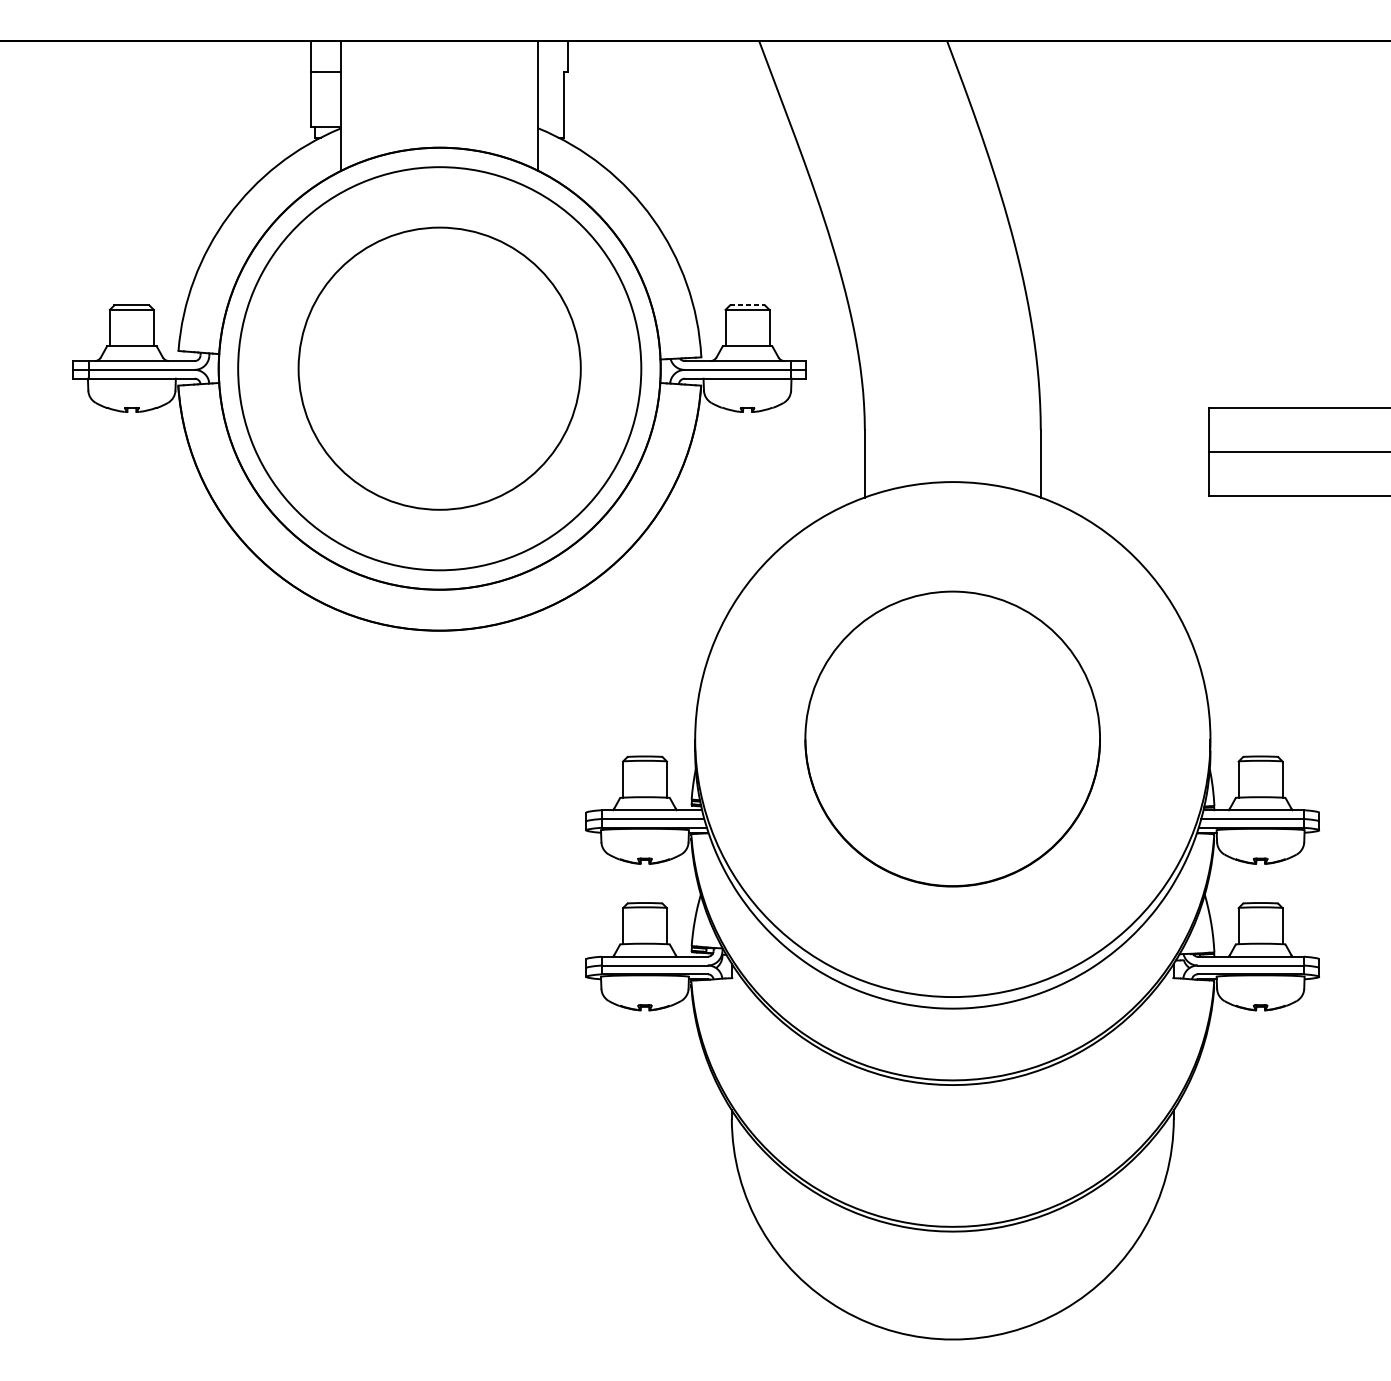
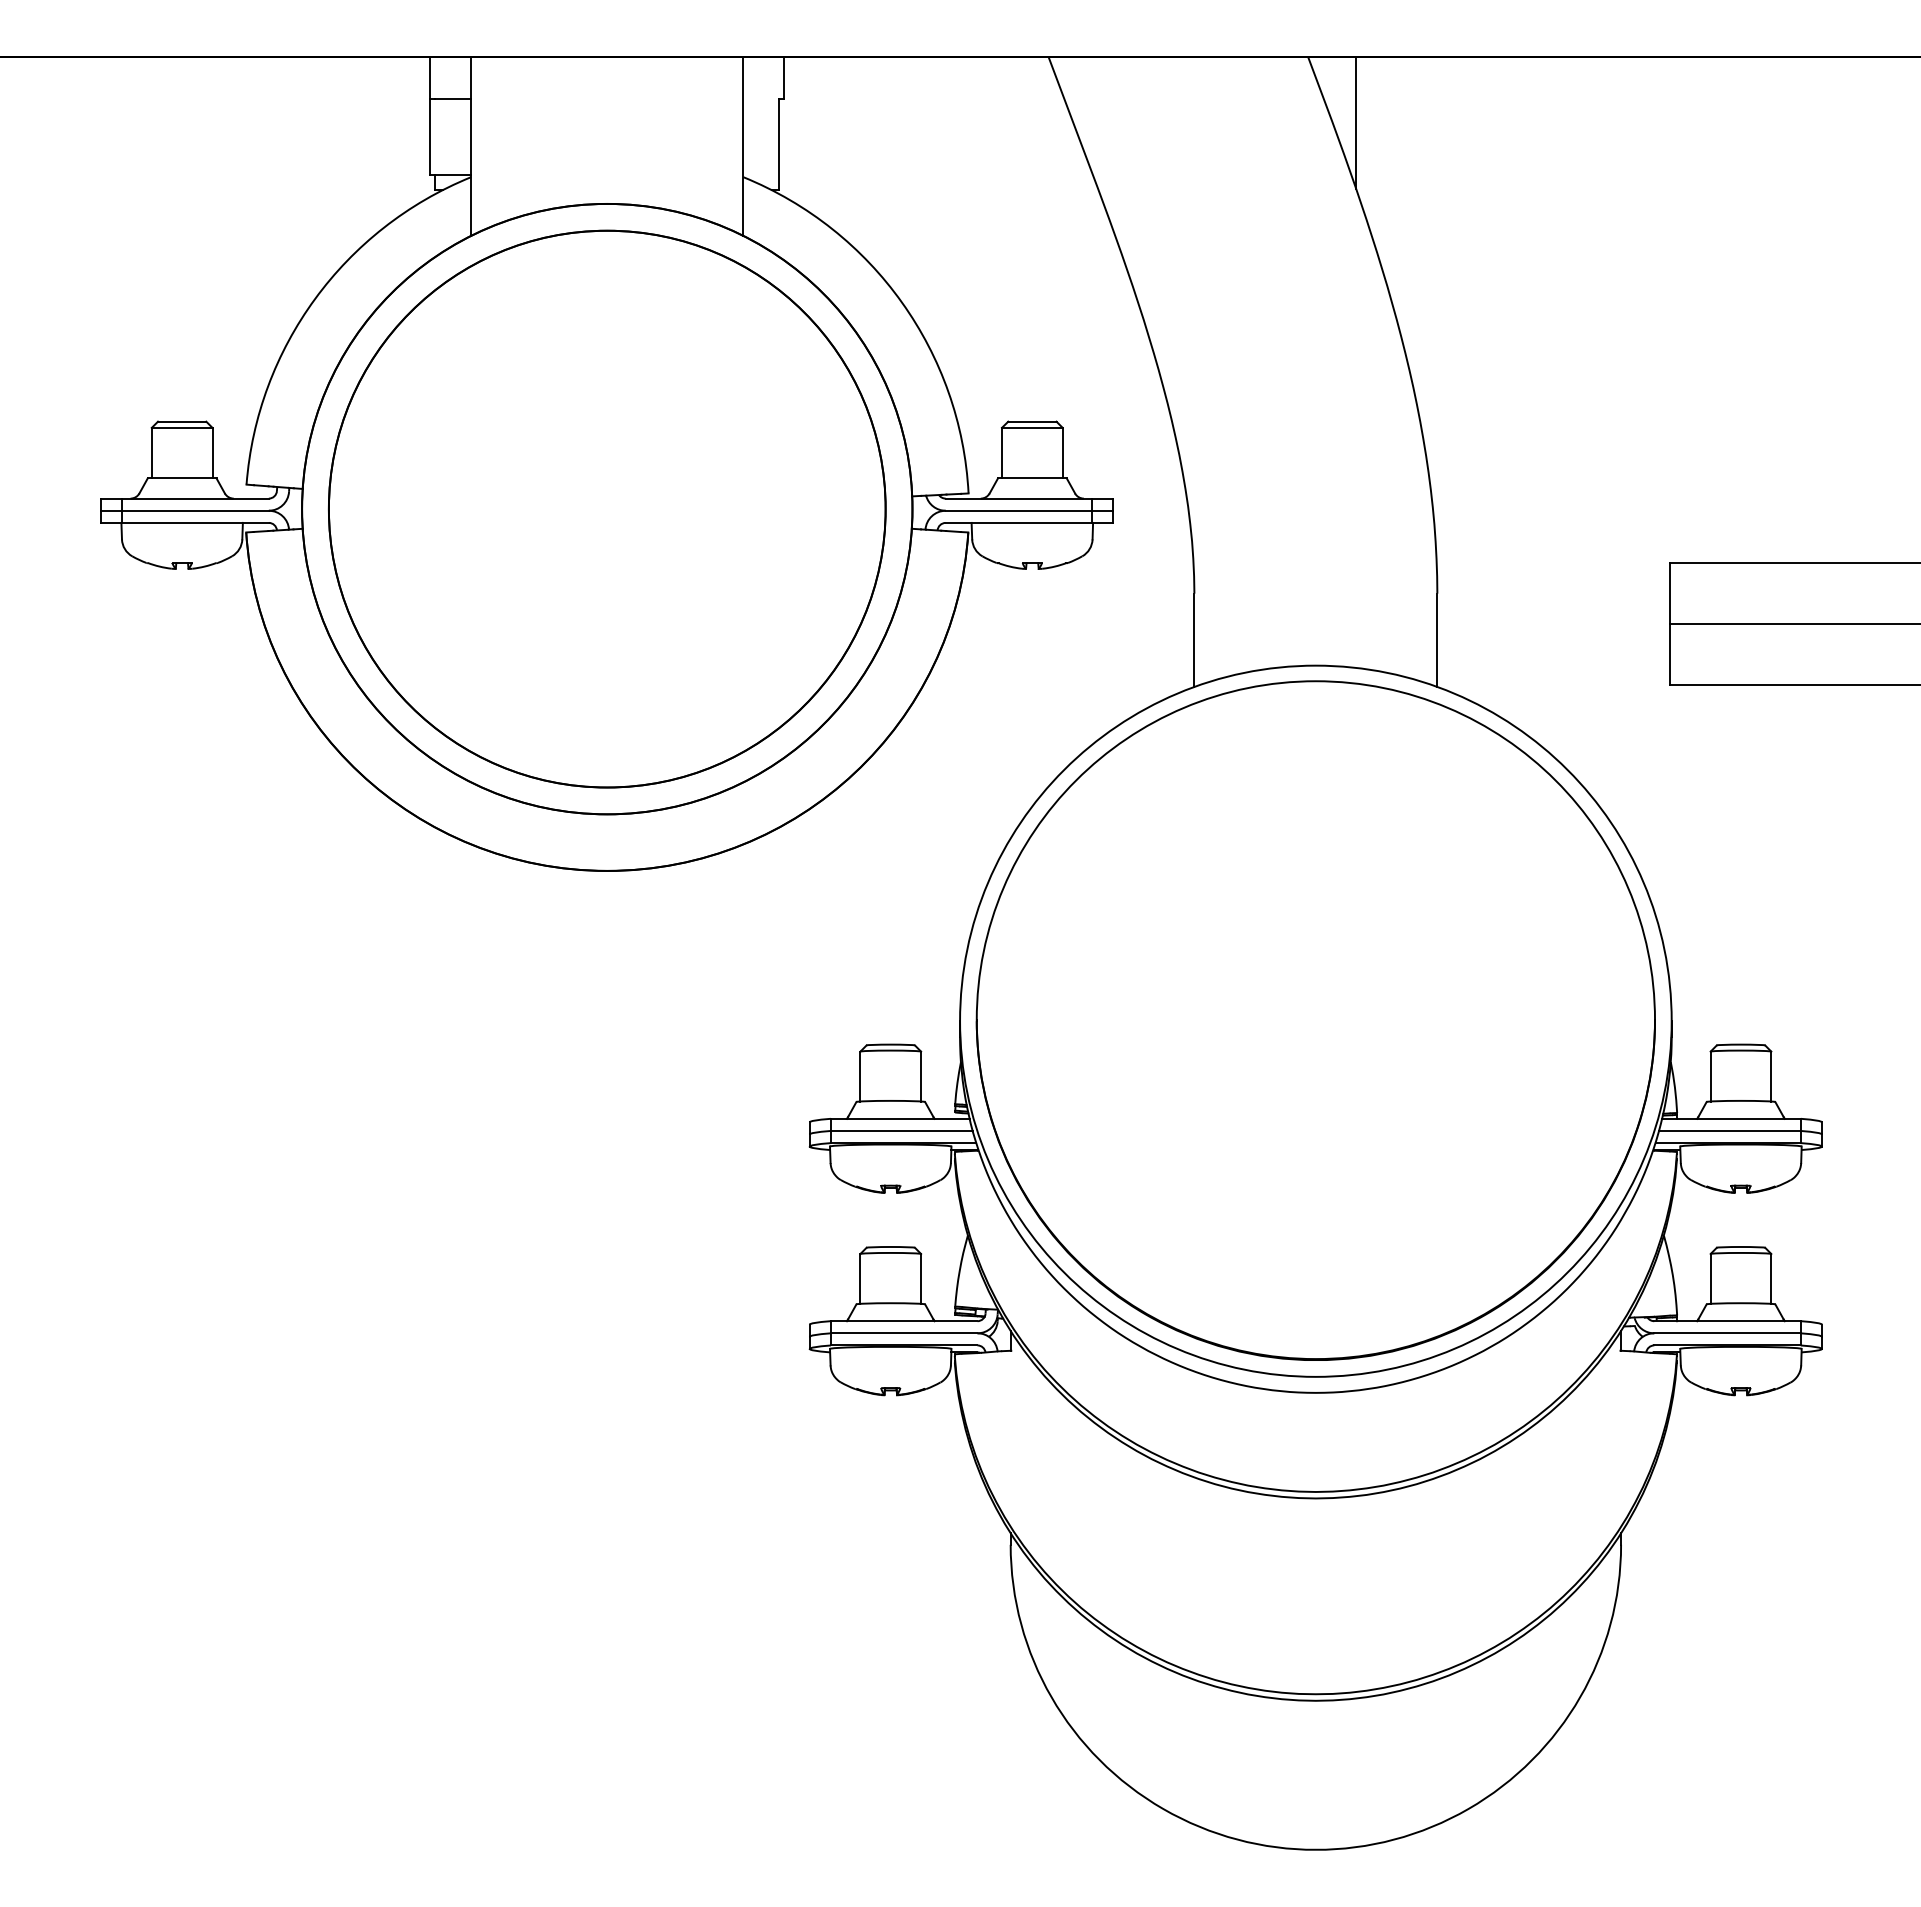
line: (982, 89) -> (1356, 123), added
line: (747, 305) -> (1032, 421), dashed -> solid
circle: (439, 368) -> (606, 508), size x1.43
part: (952, 739) -> (1315, 1020), size x1.67

